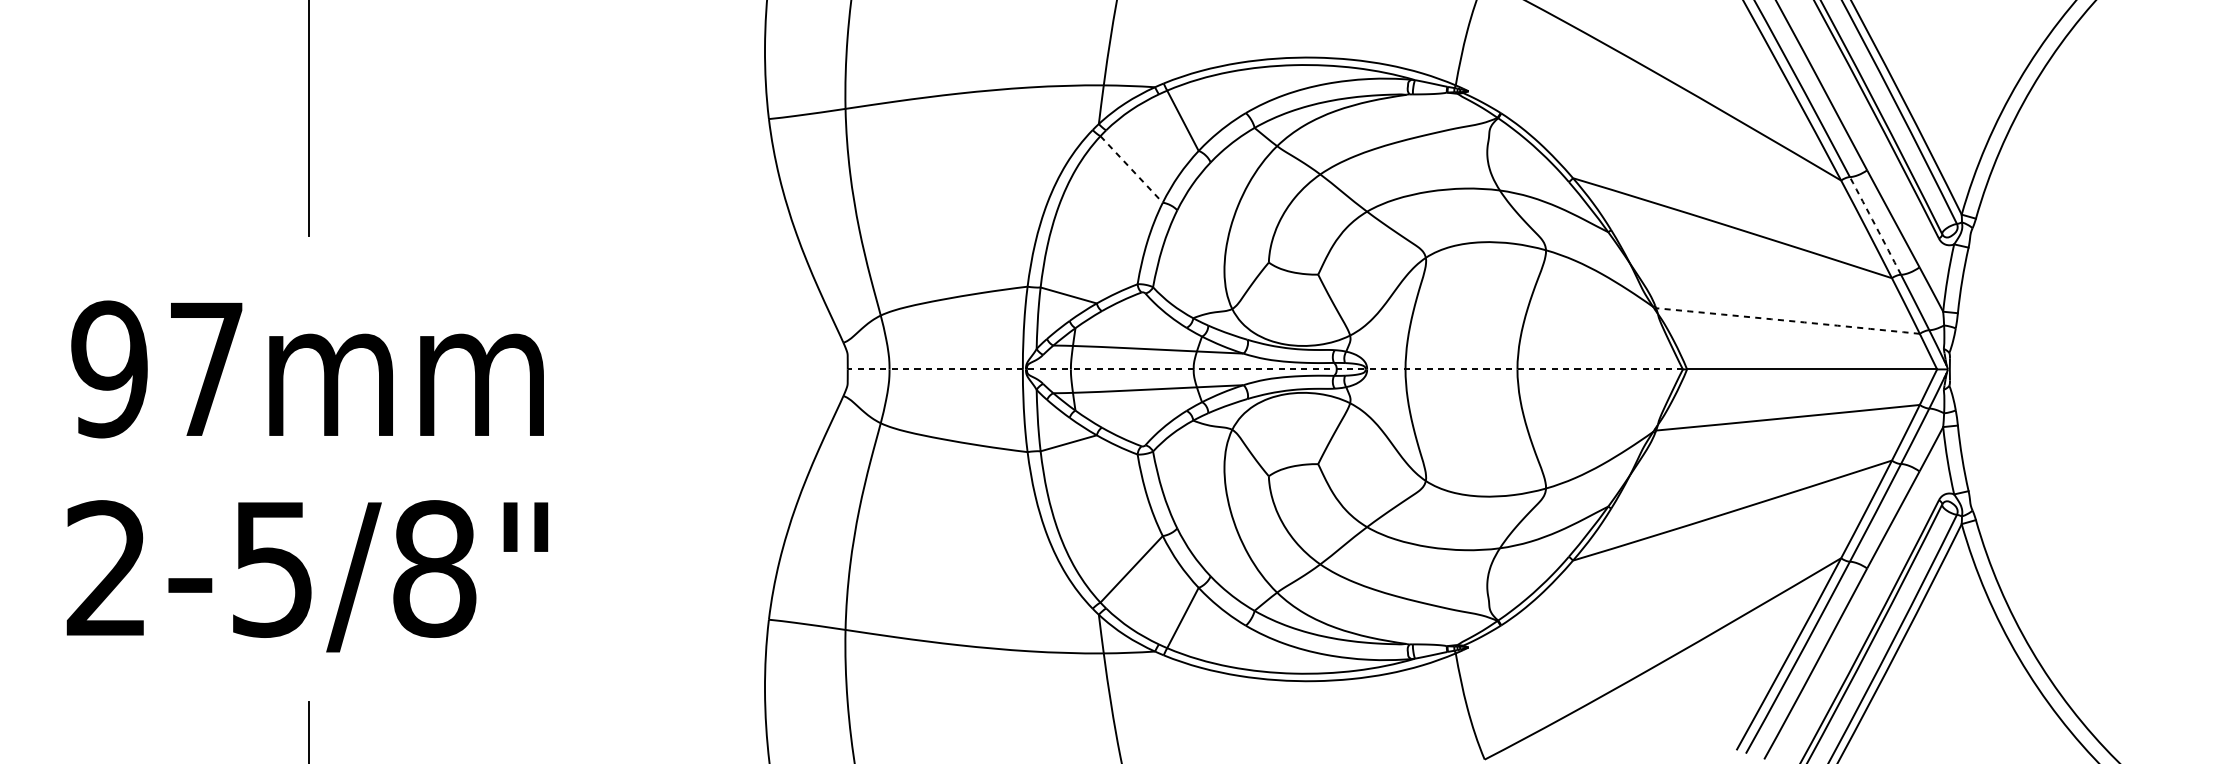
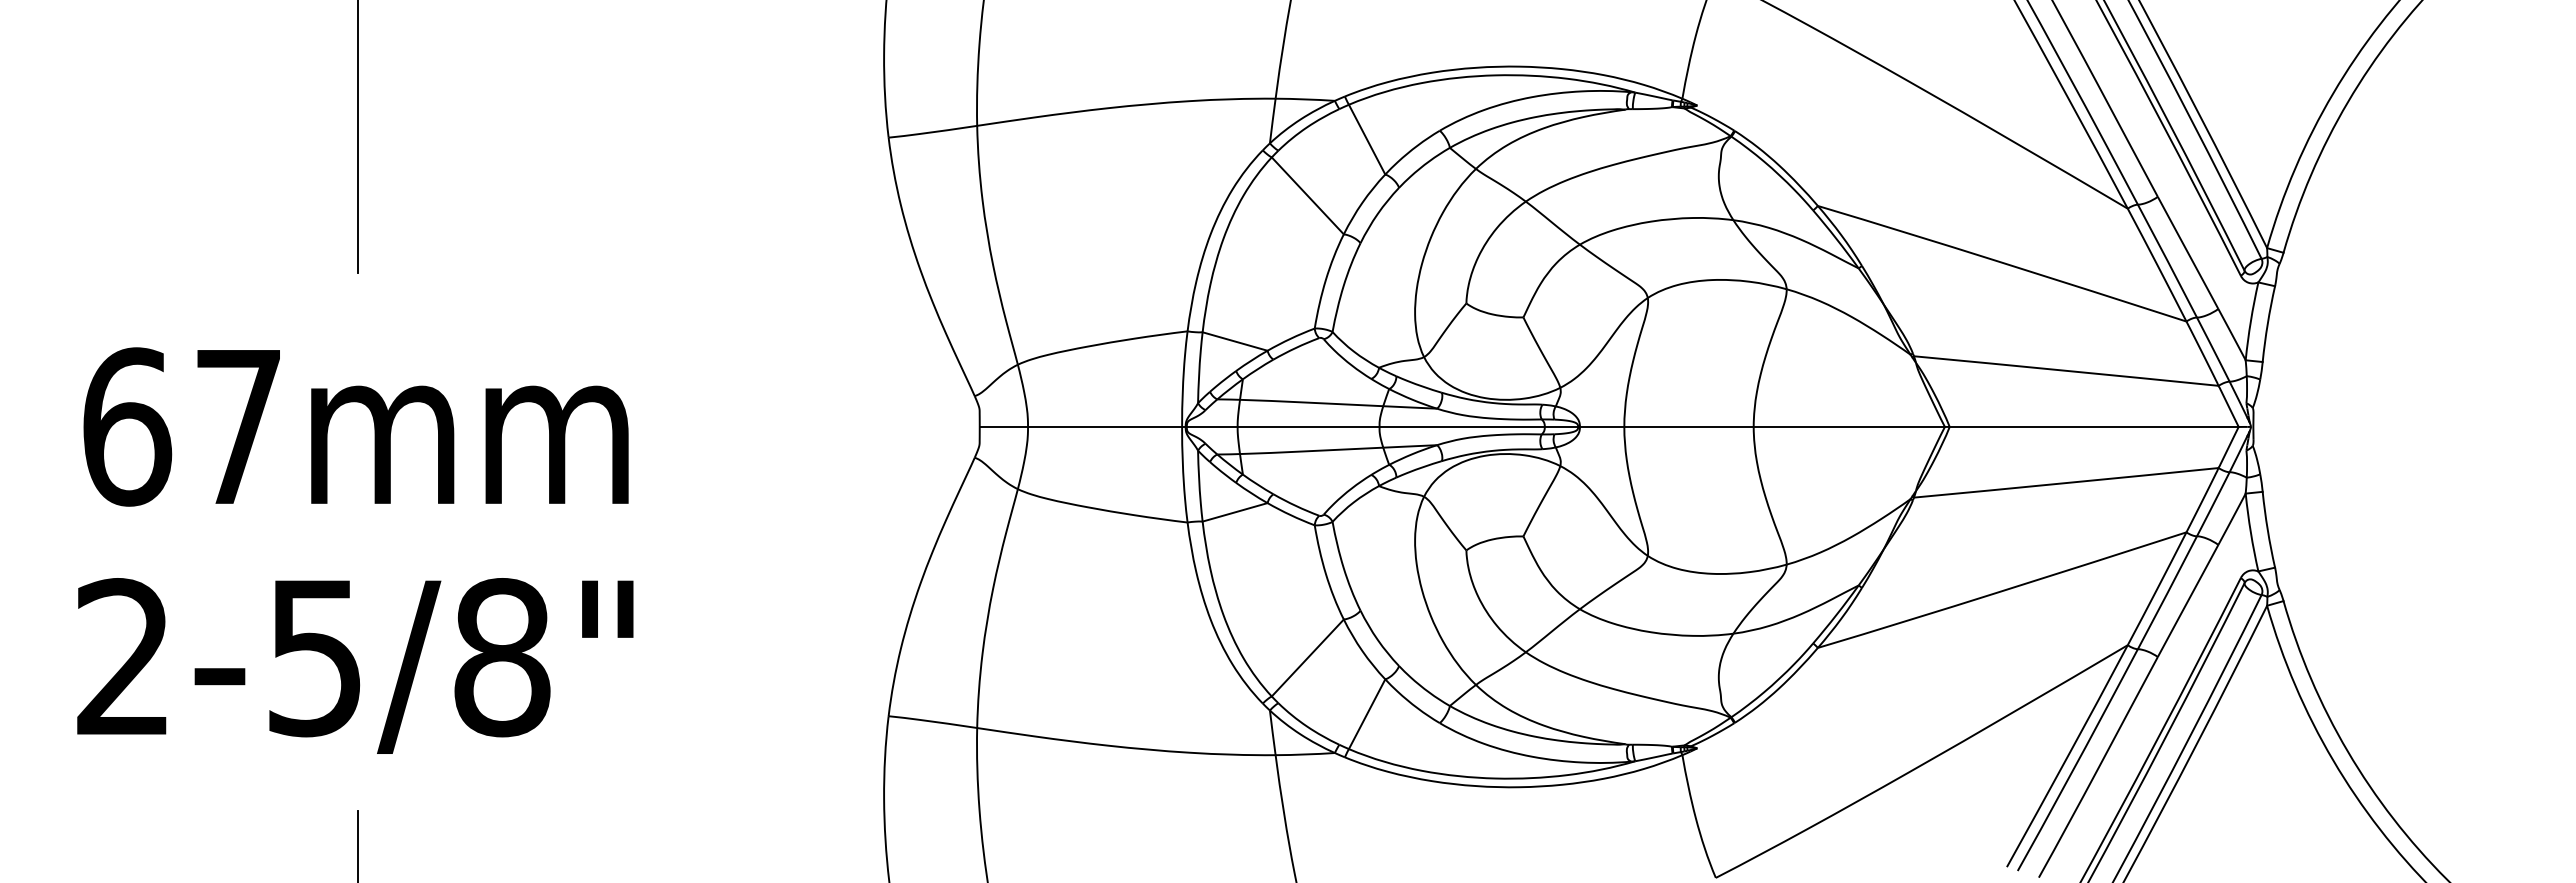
line: (1131, 169) -> (1307, 195), dashed -> solid
arc: (1875, 226) -> (2167, 261), dashed -> solid
arc: (1788, 320) -> (2066, 370), dashed -> solid
text: (110, 369) -> (127, 426), 97 -> 67
line: (1265, 369) -> (1462, 426), dashed -> solid

